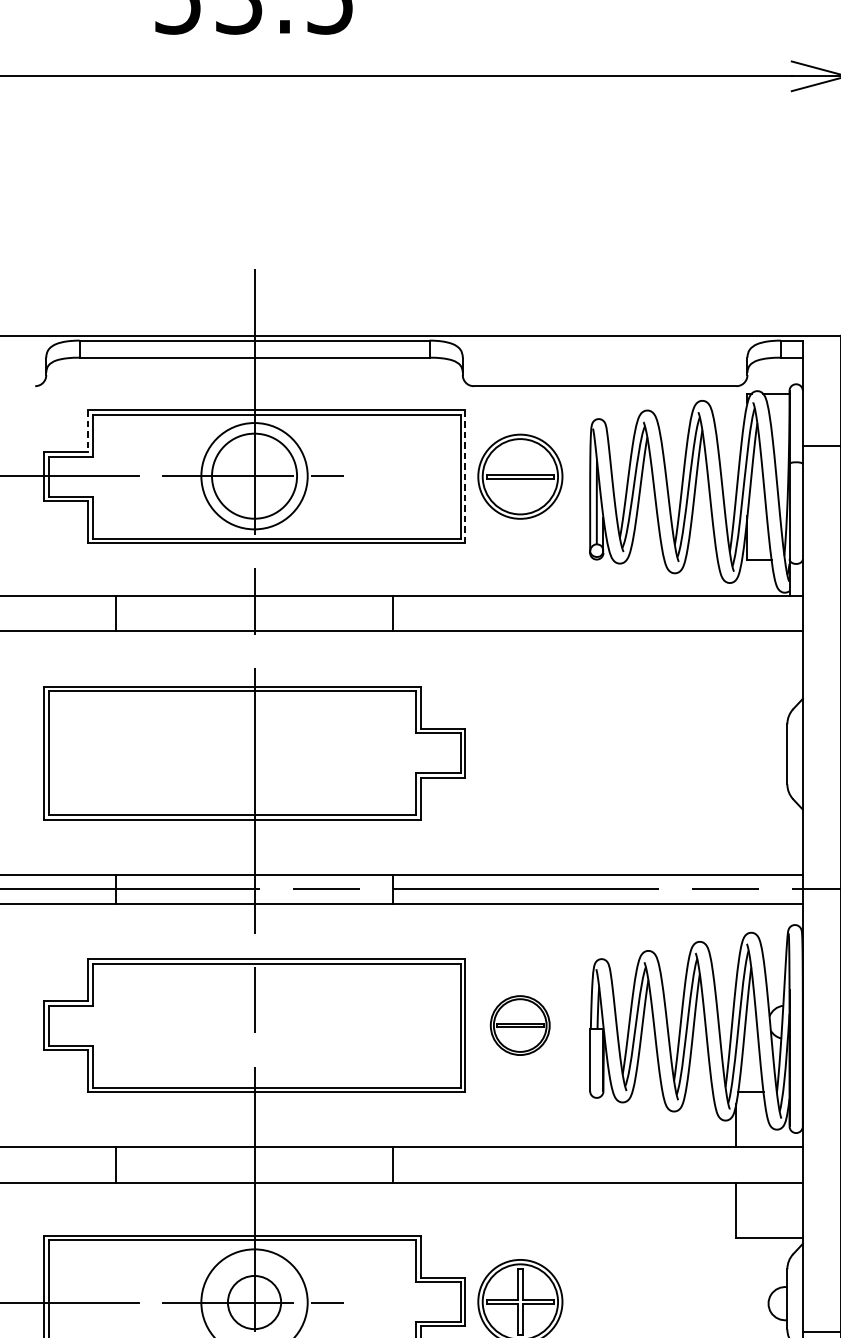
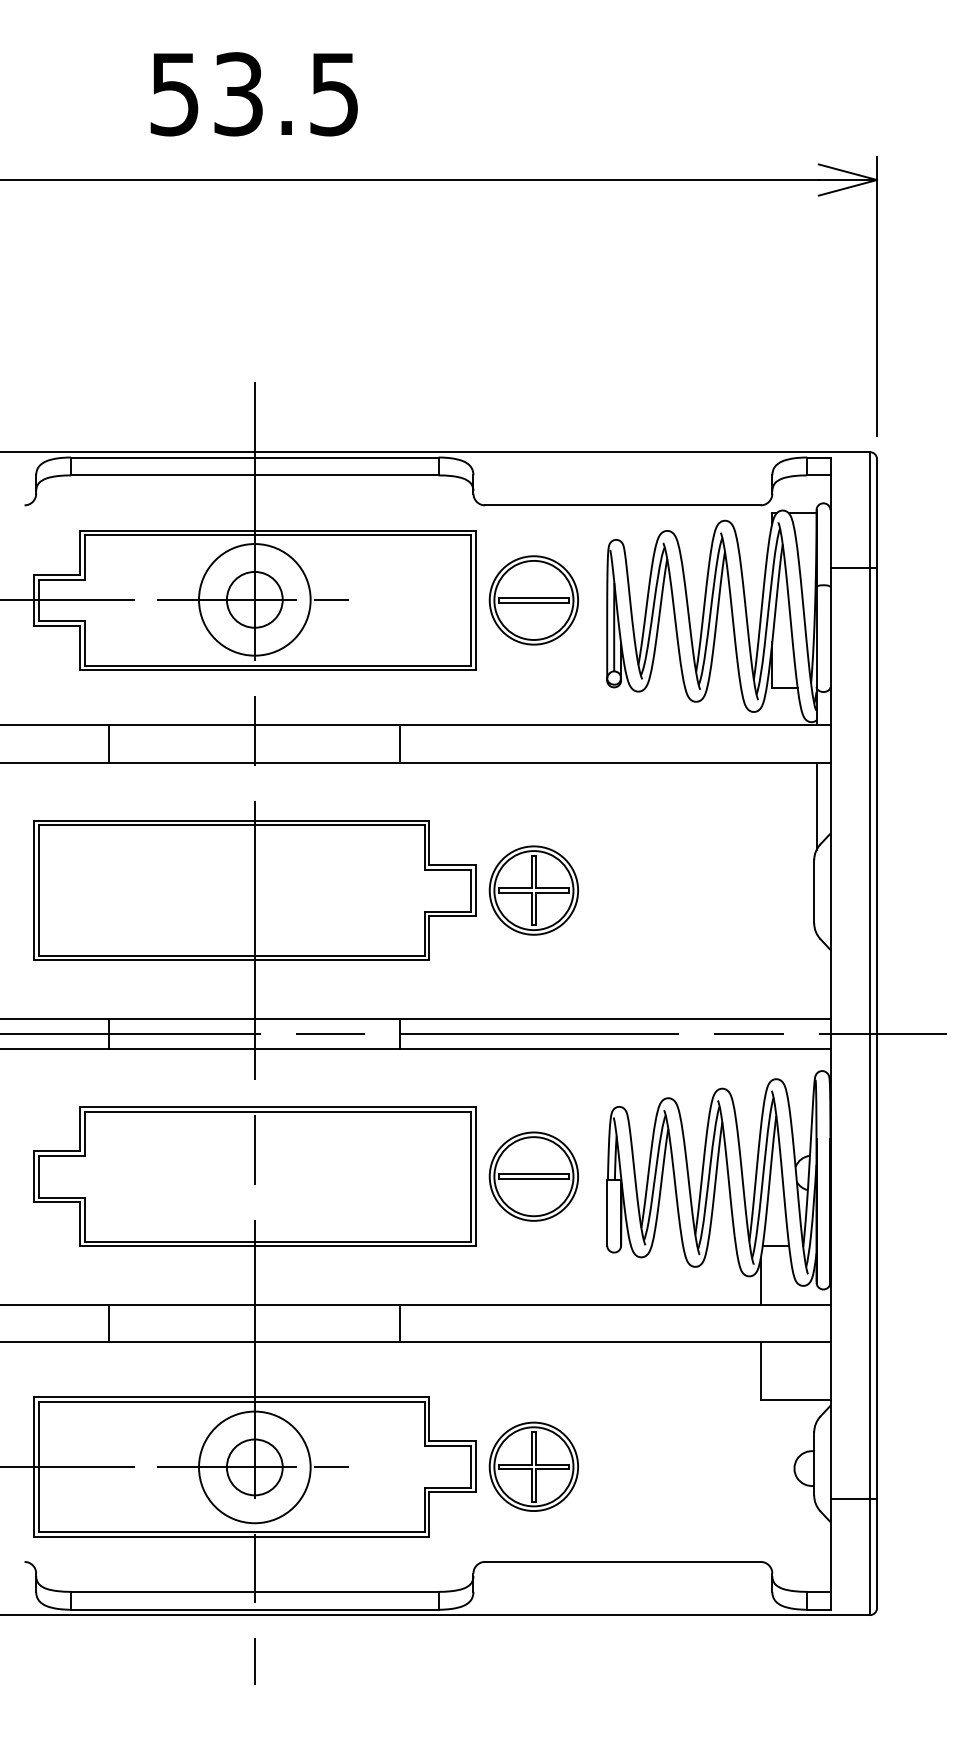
line: (88, 432) -> (80, 553), dashed -> solid
circle: (254, 475) -> (254, 599), size x0.62
line: (464, 476) -> (475, 600), dashed -> solid
line: (789, 673) -> (816, 806), added
part: (519, 753) -> (533, 890), added
part: (519, 1025) -> (533, 1176), size x1.43

